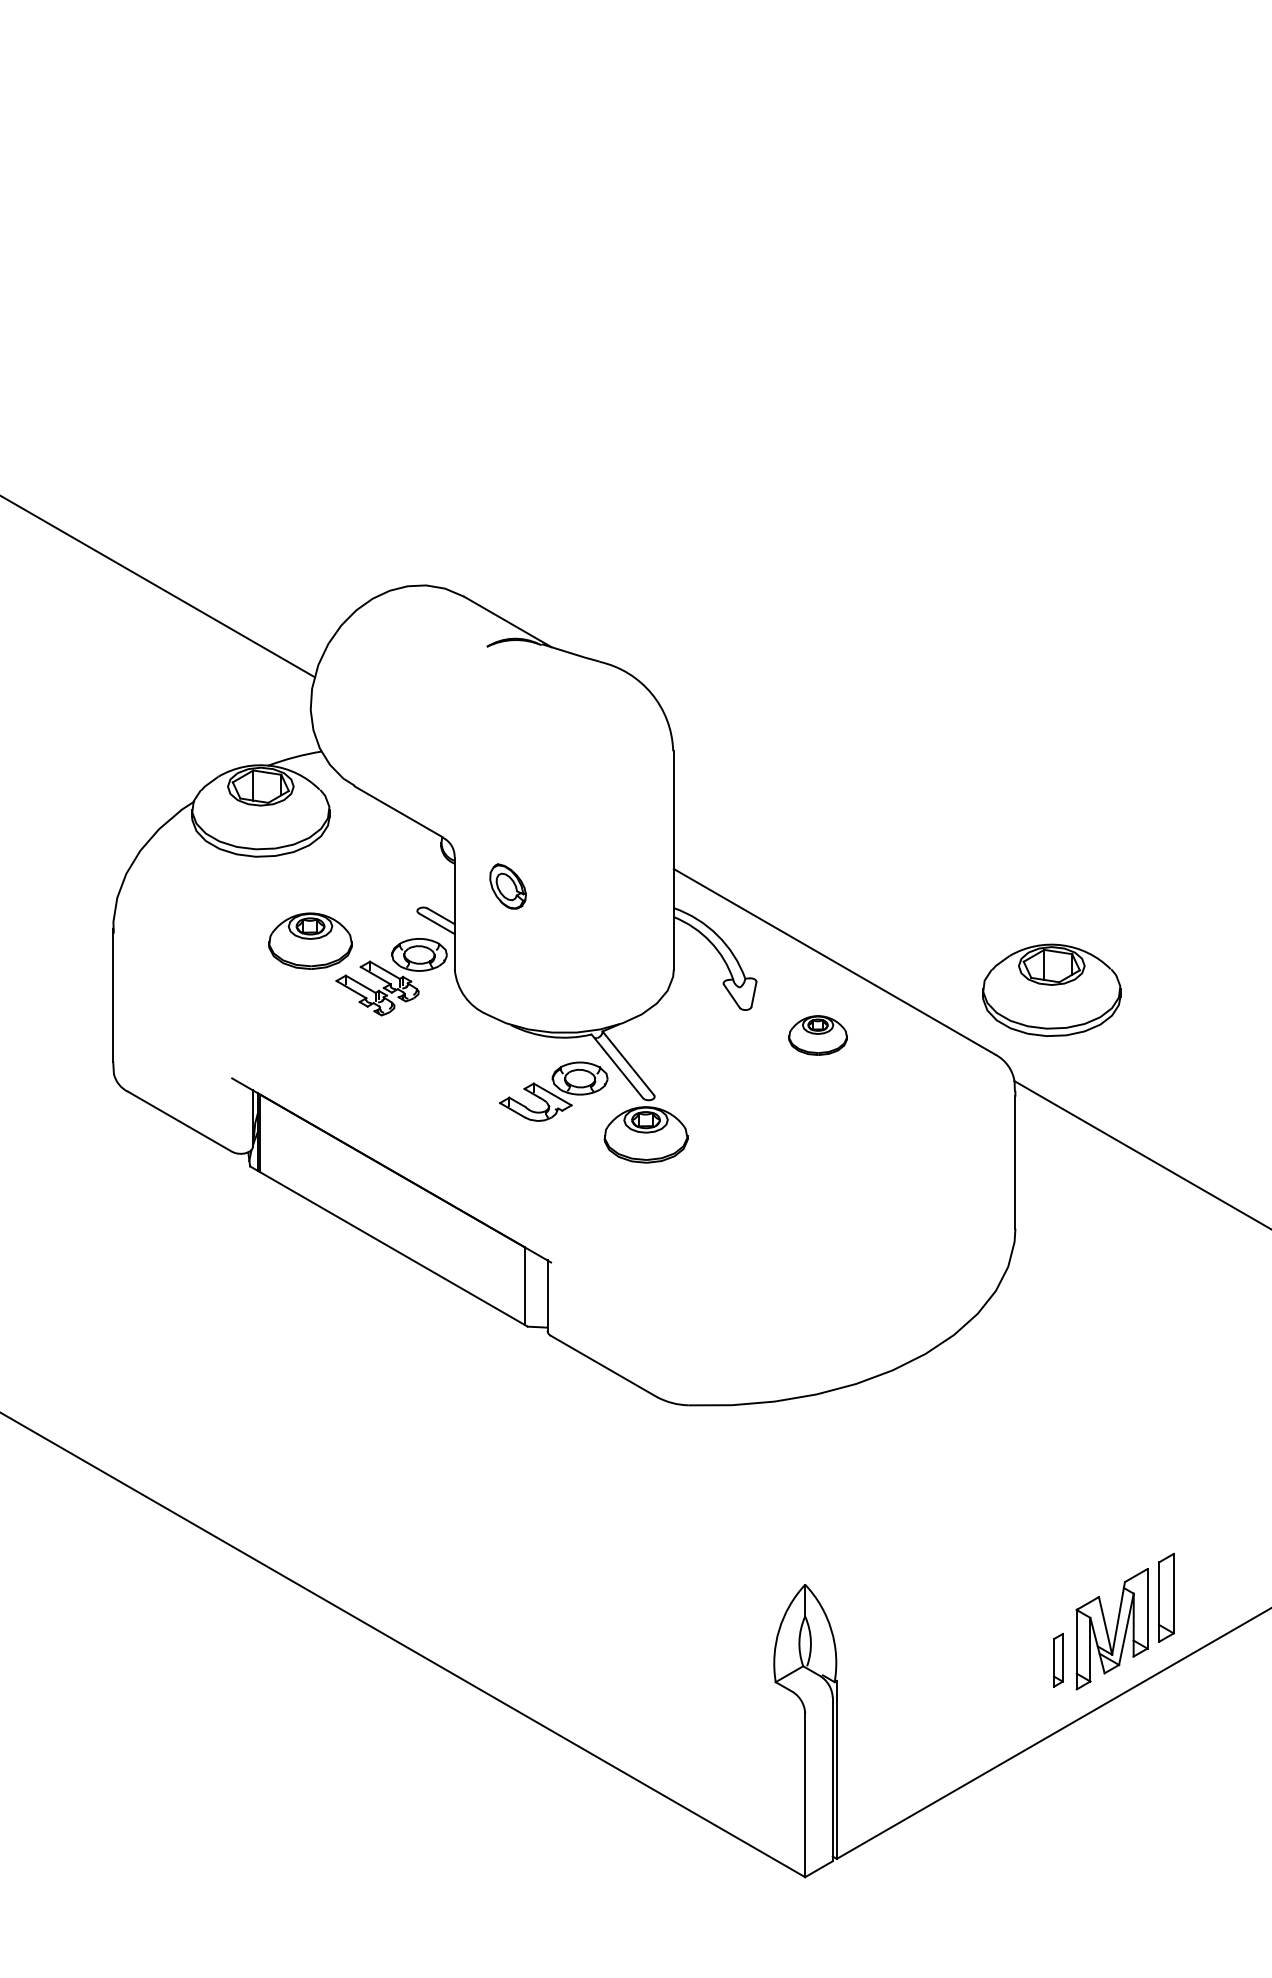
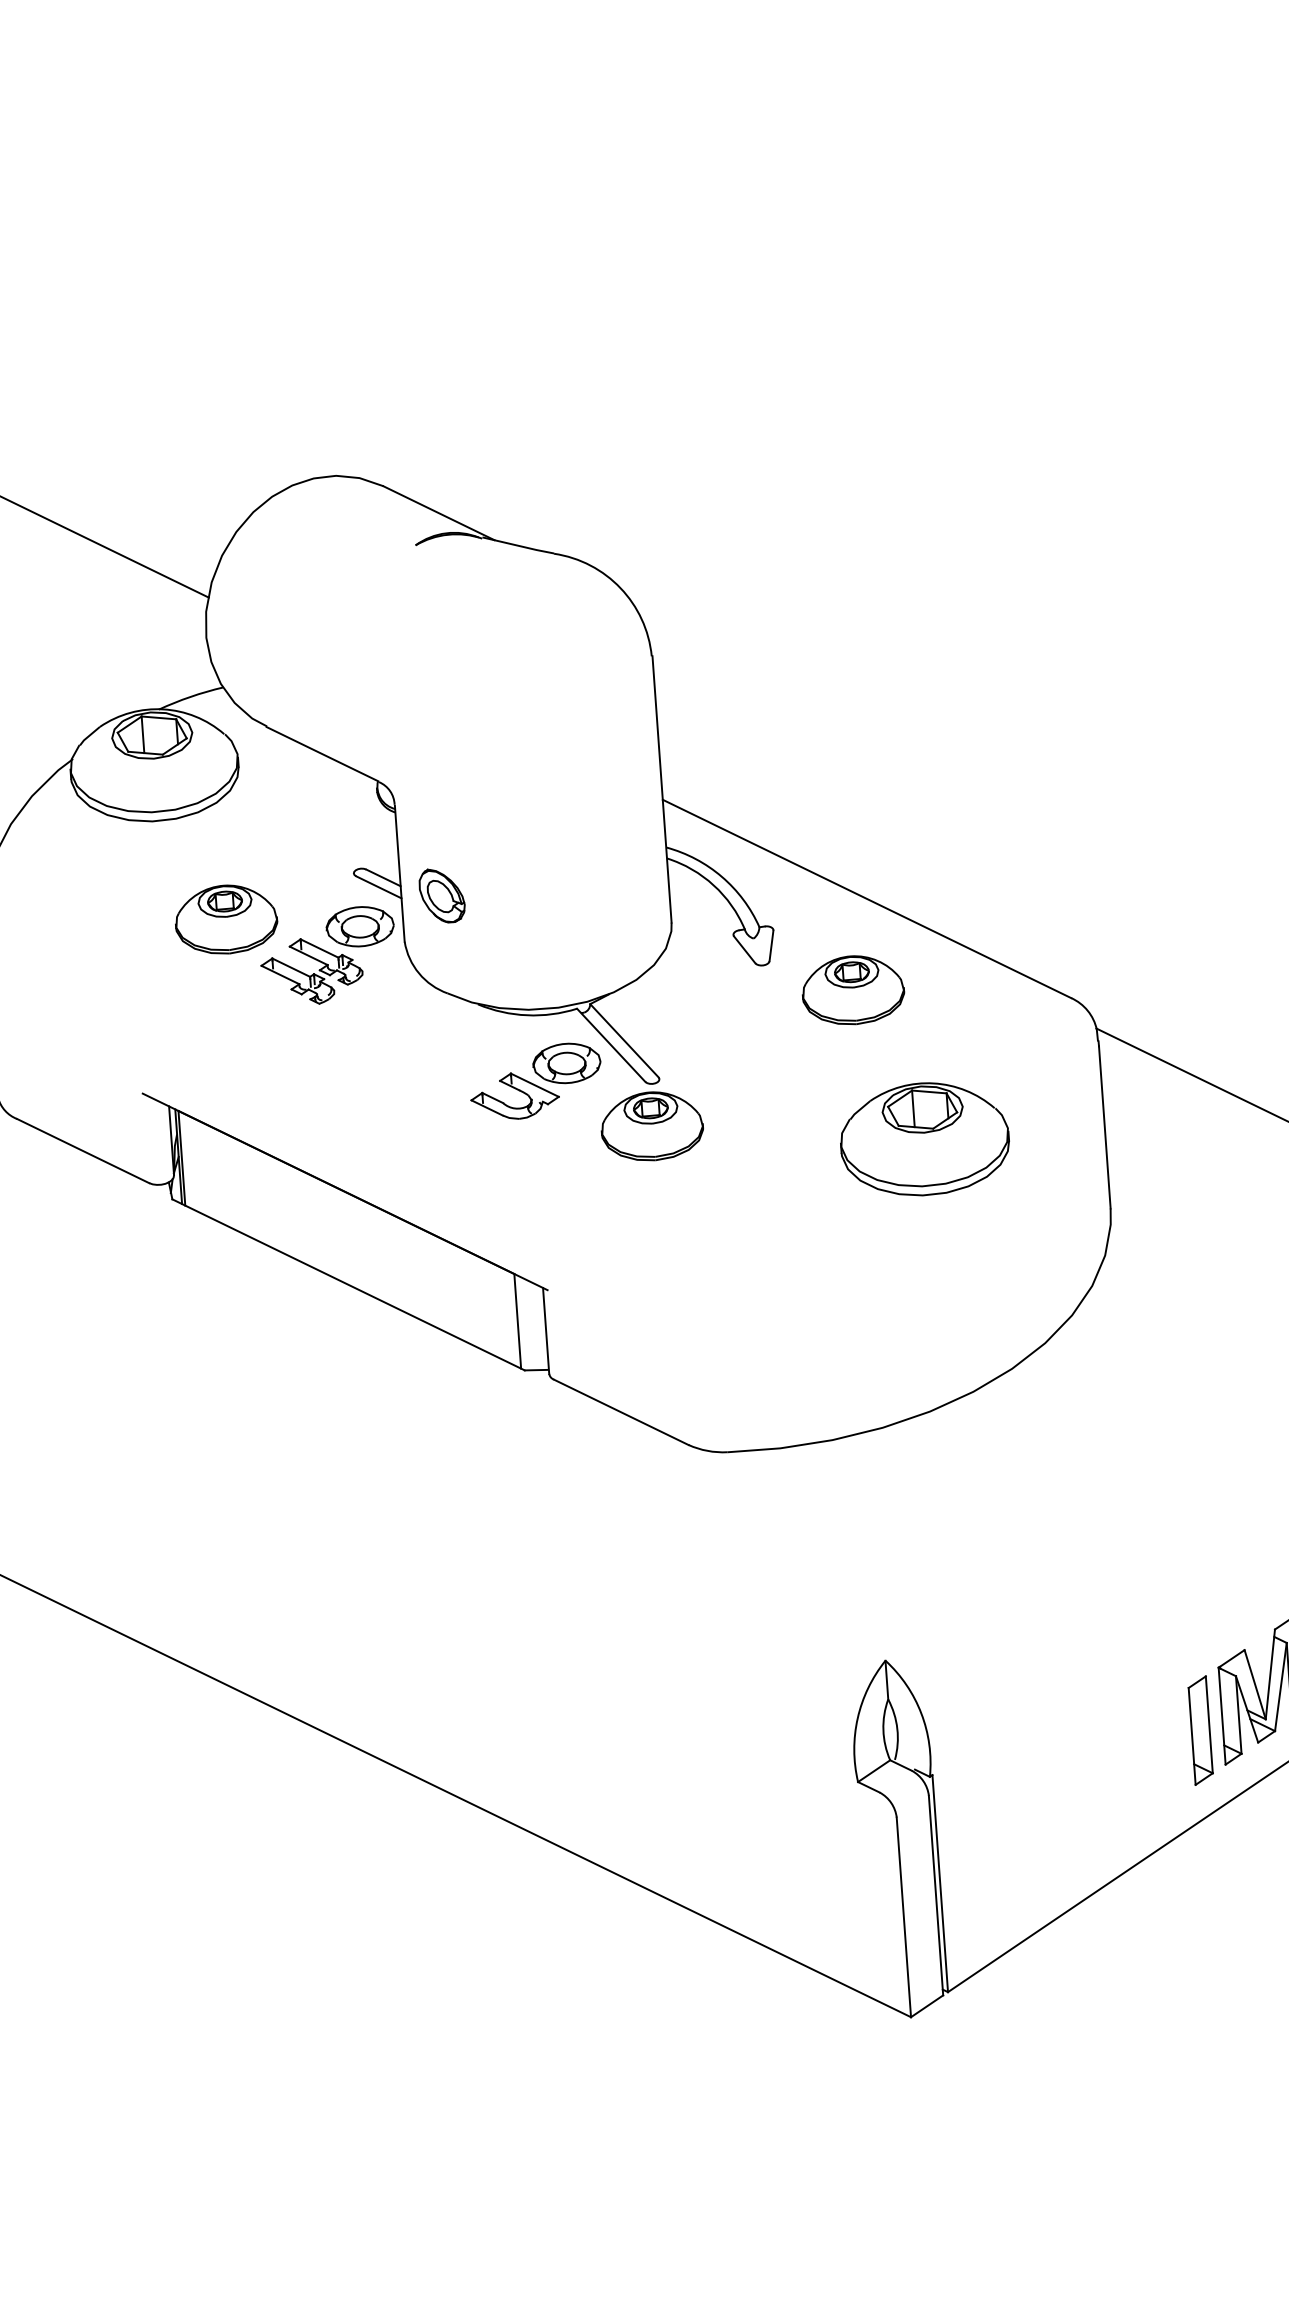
part: (507, 886) -> (441, 895), moved
part: (1051, 989) -> (924, 1138), moved
part: (817, 1035) -> (852, 990), size x1.43
part: (1058, 1660) -> (1200, 1730), size x1.67

